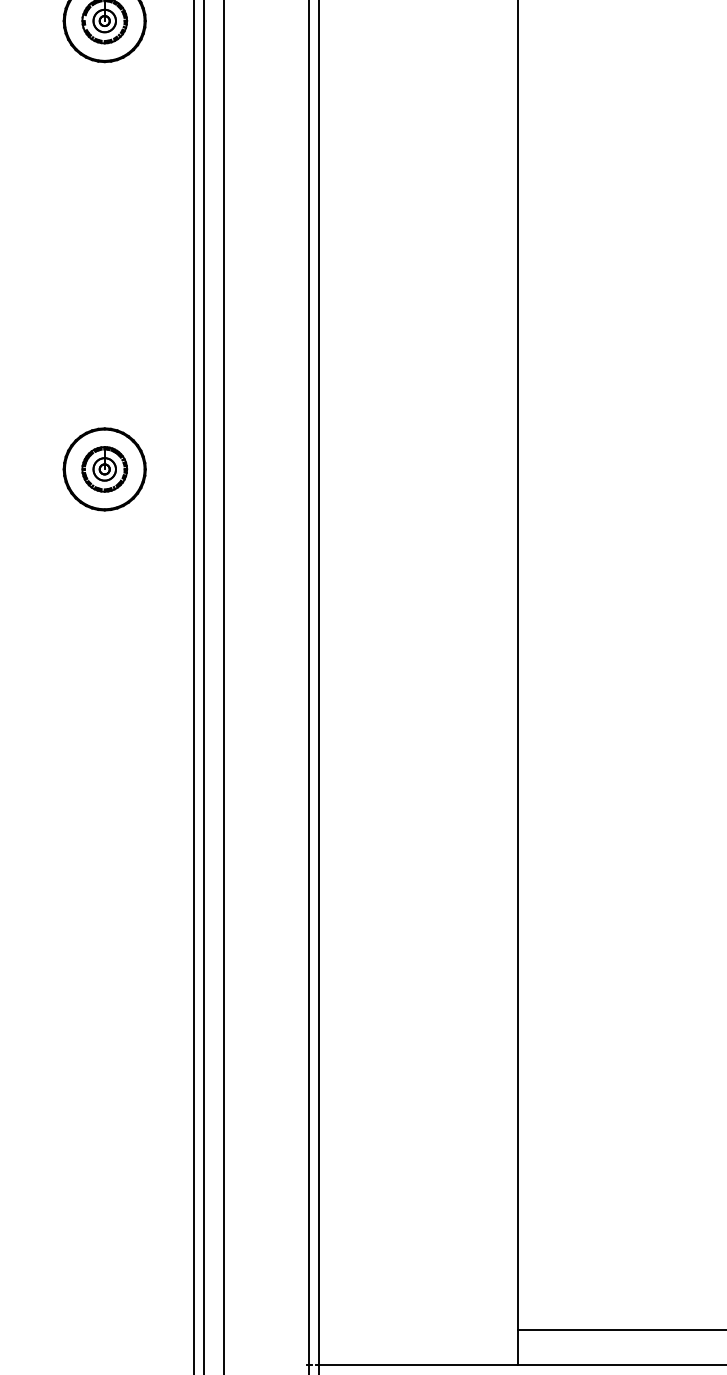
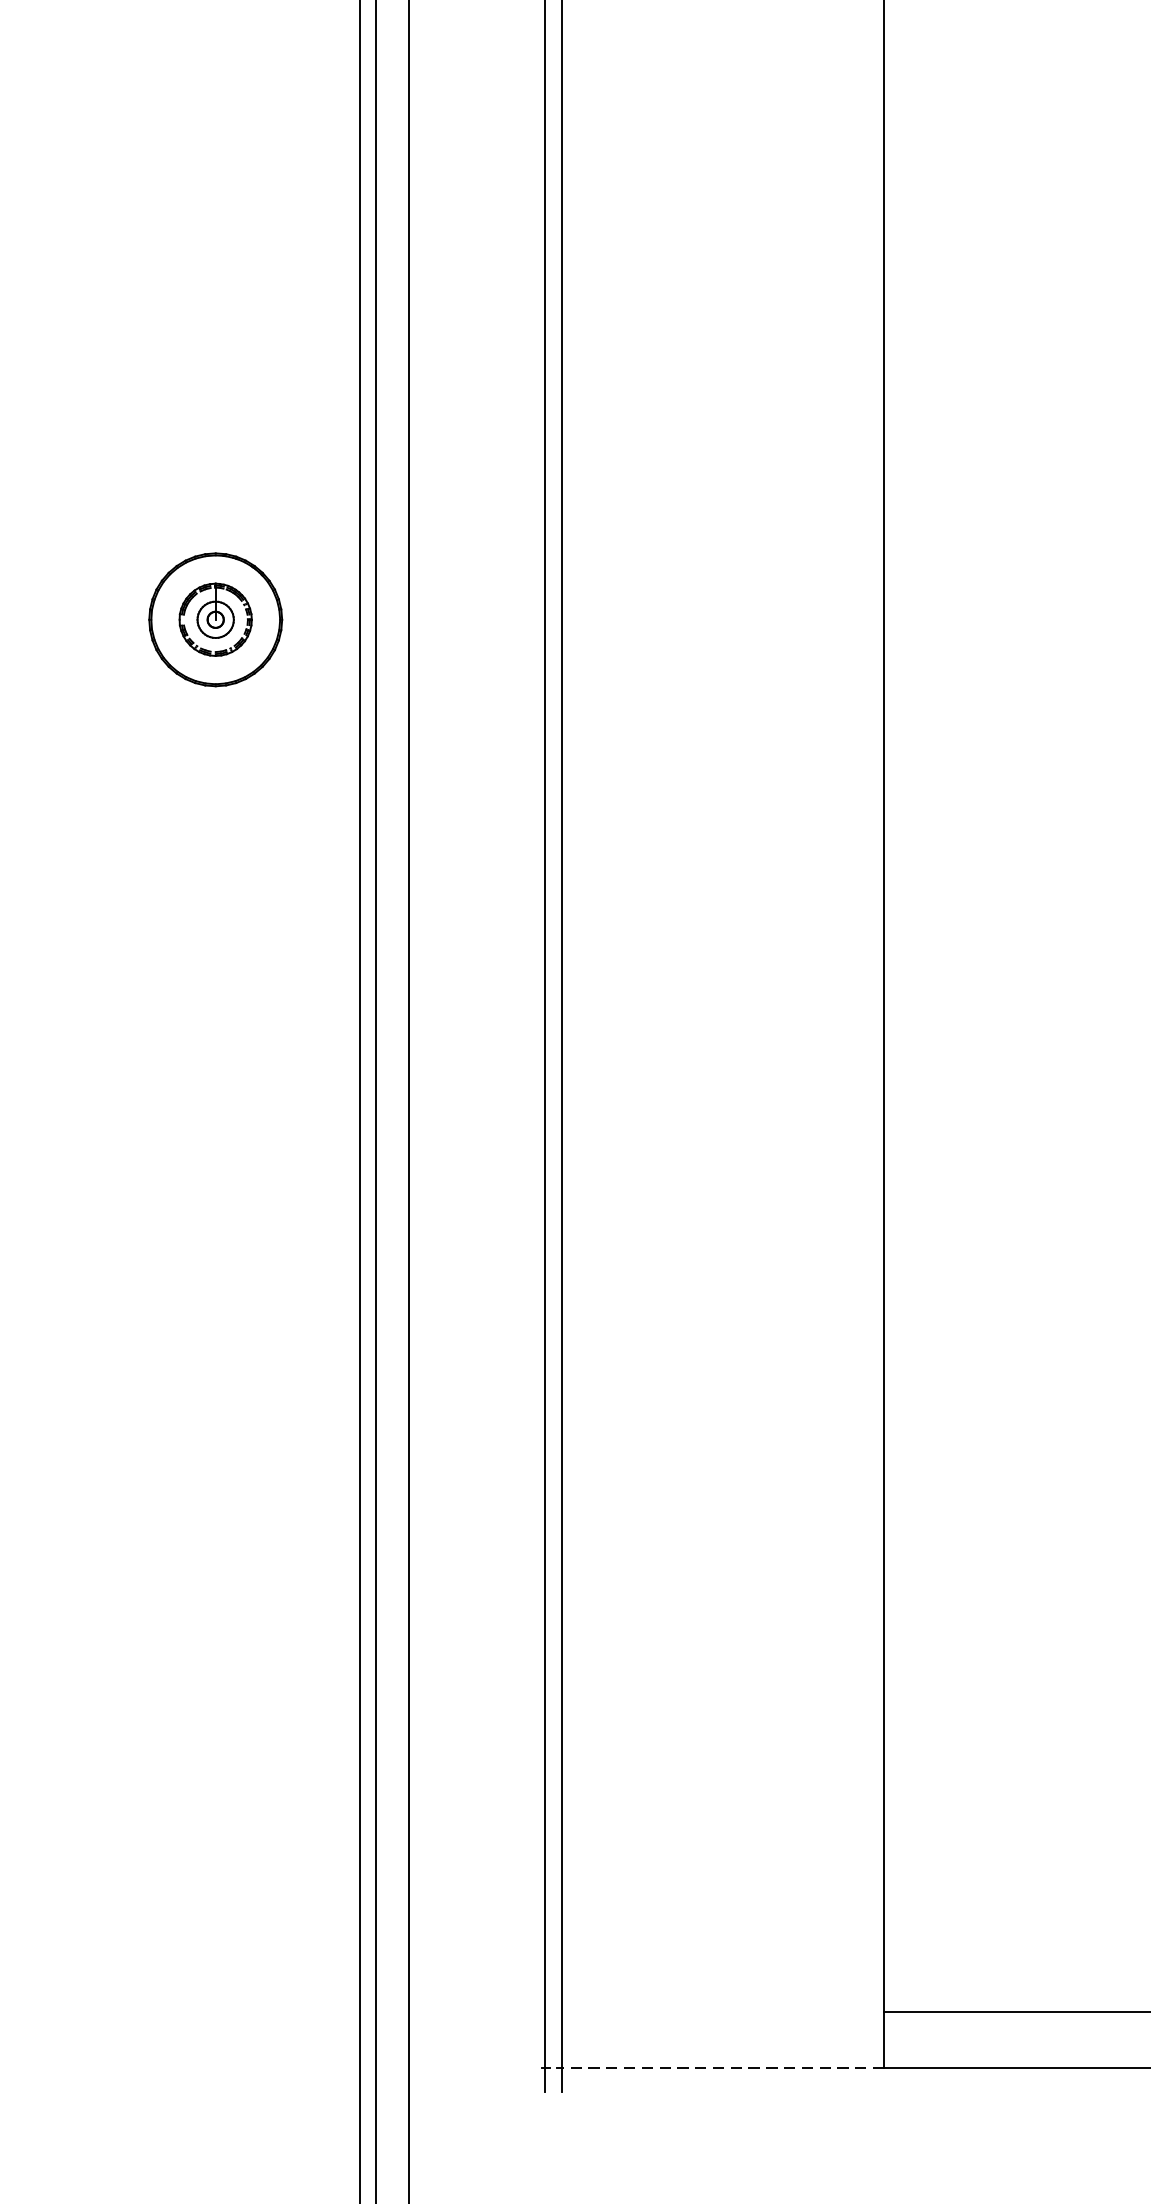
line: (418, 1365) -> (722, 2068), solid -> dashed

